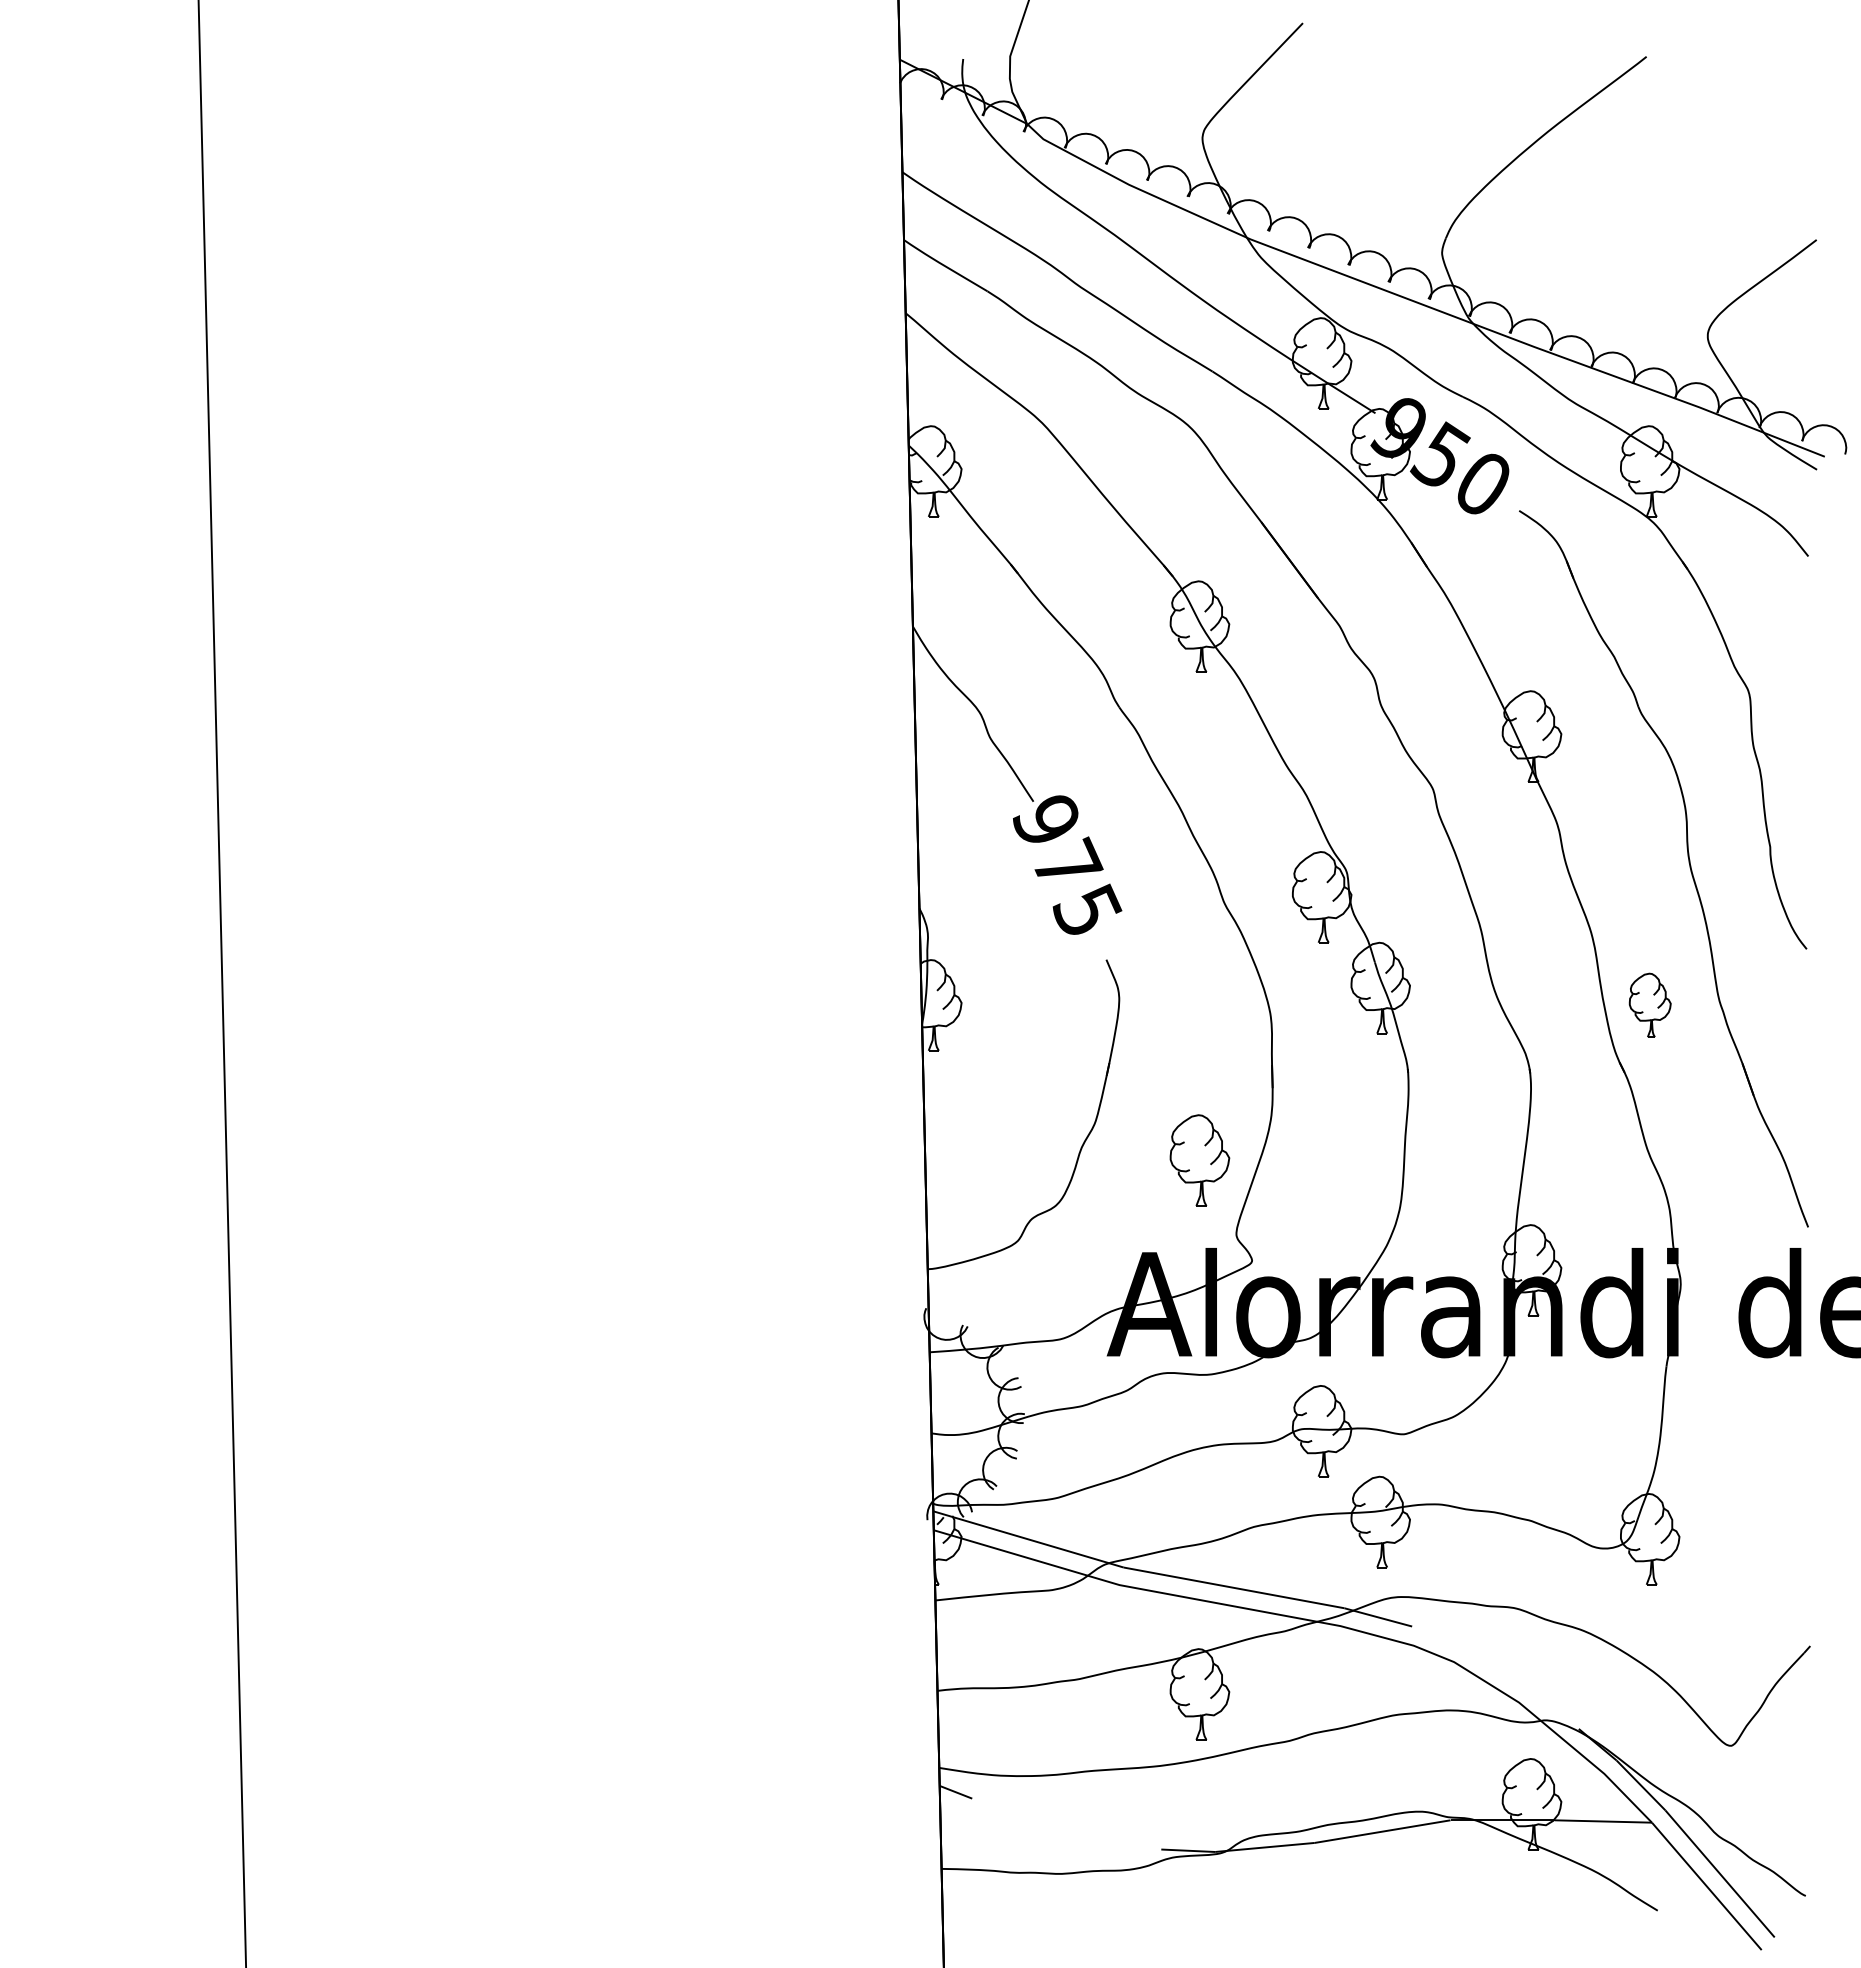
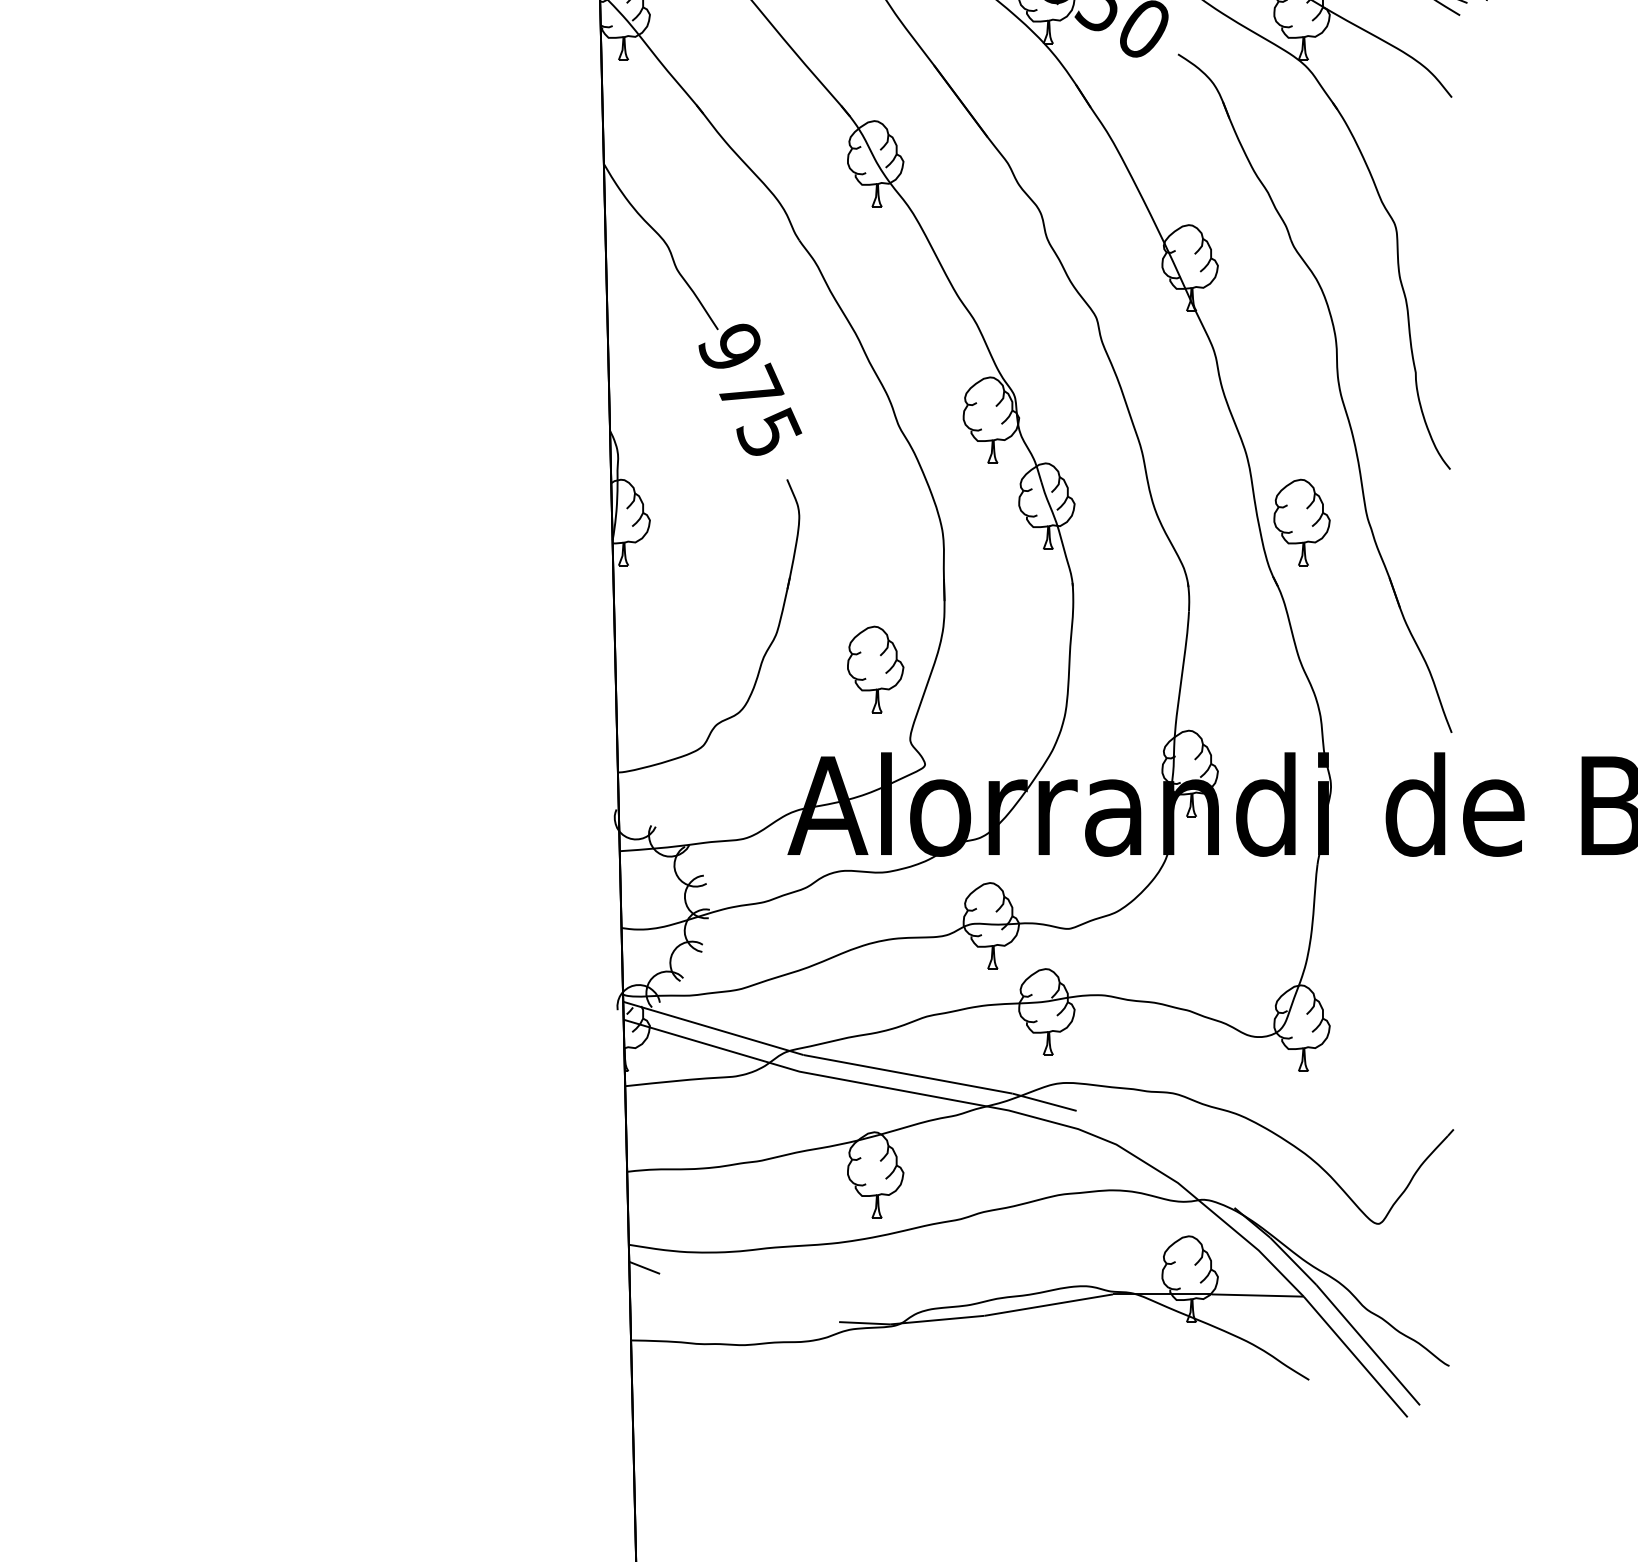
part: (1650, 1005) -> (1302, 522), size x1.43

